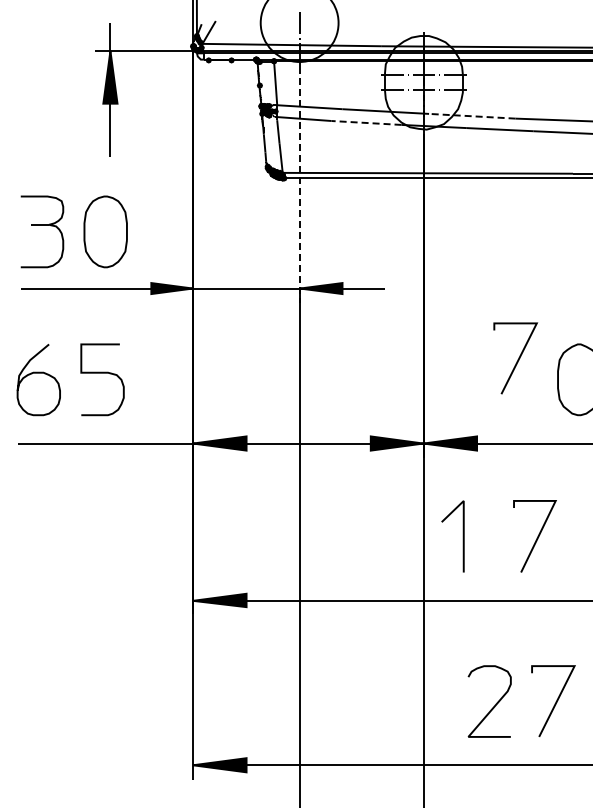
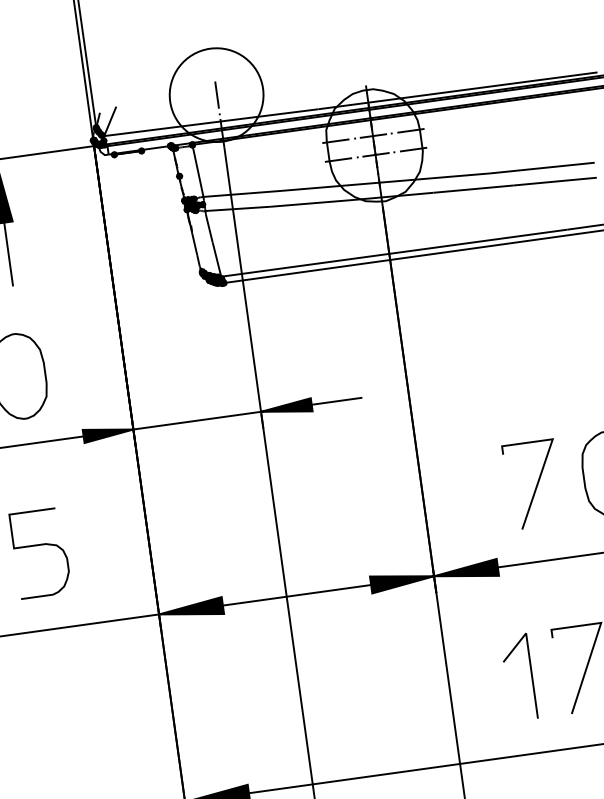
line: (471, 116) -> (437, 178), dashed -> solid
line: (366, 122) -> (312, 202), dashed -> solid
line: (300, 185) -> (244, 288), dashed -> solid
line: (517, 359) -> (535, 485), moved
line: (462, 536) -> (530, 675), moved

